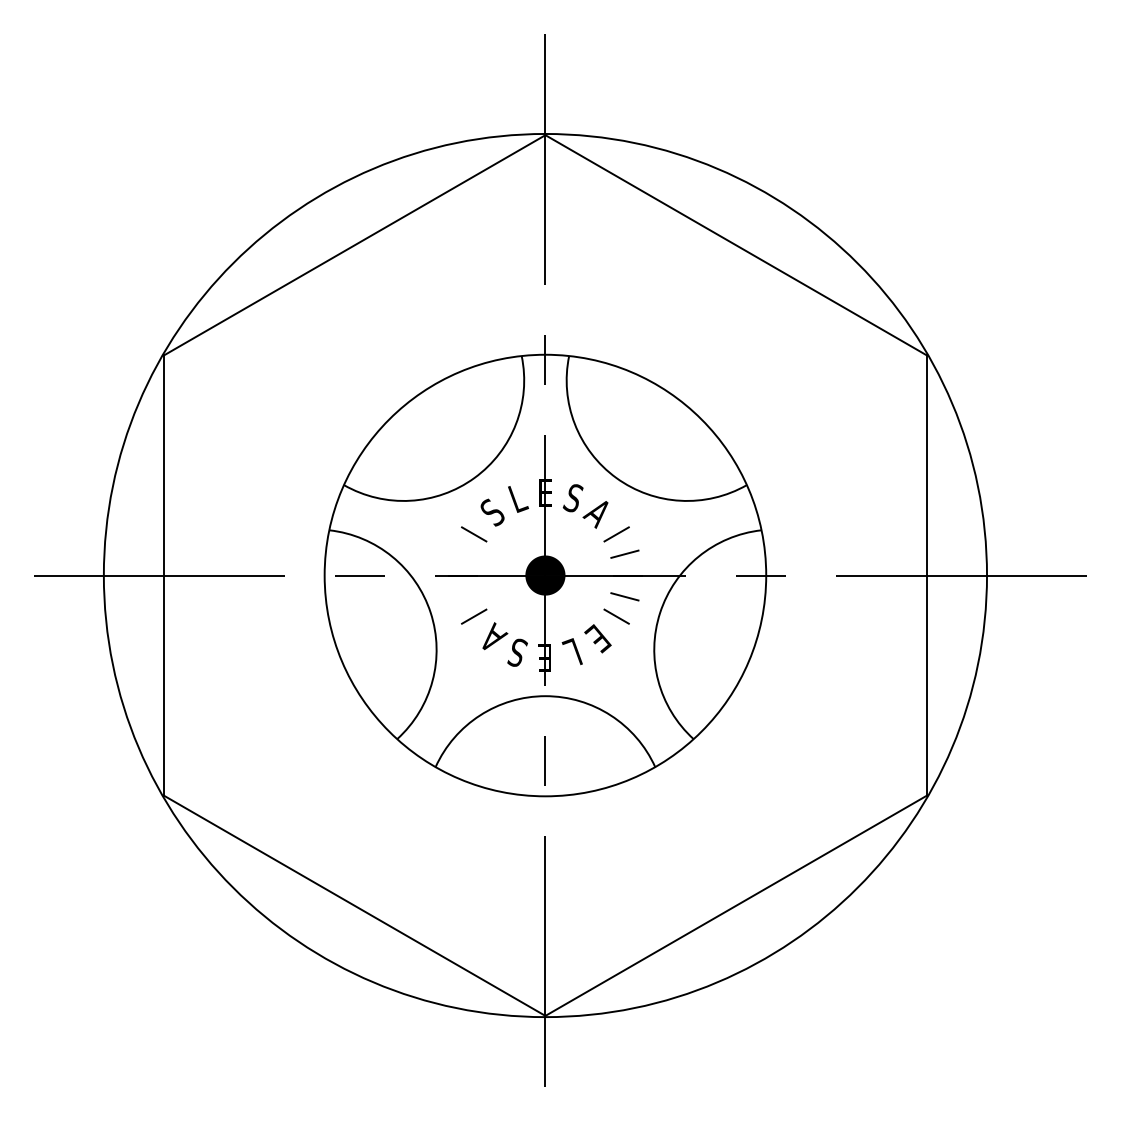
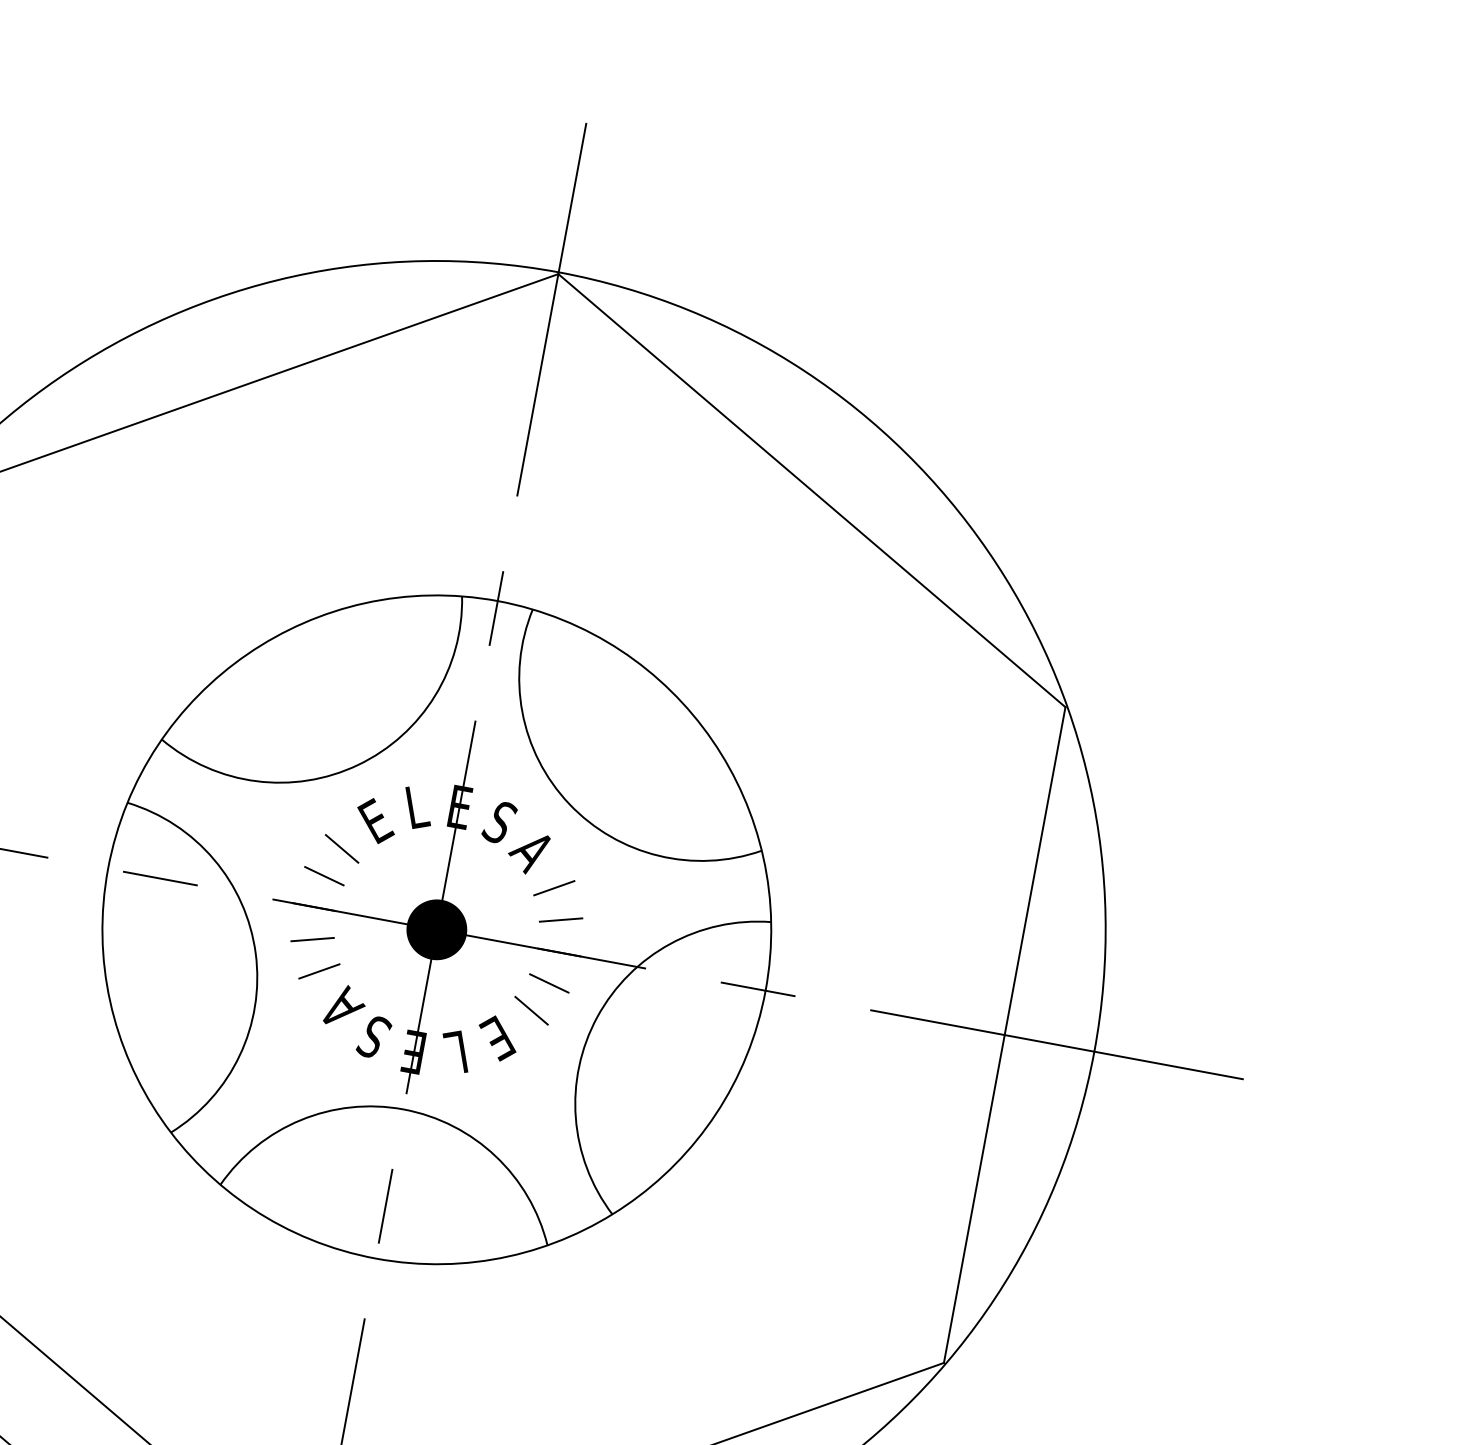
text: (492, 511) -> (375, 819), S -> E
line: (465, 553) -> (323, 874), added
line: (465, 596) -> (312, 938), added

